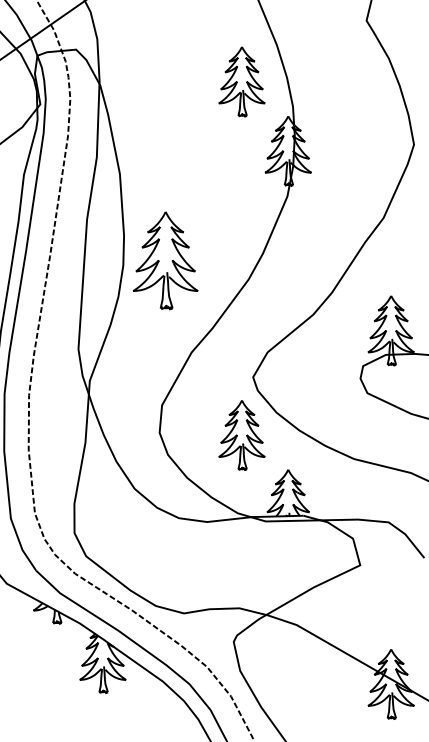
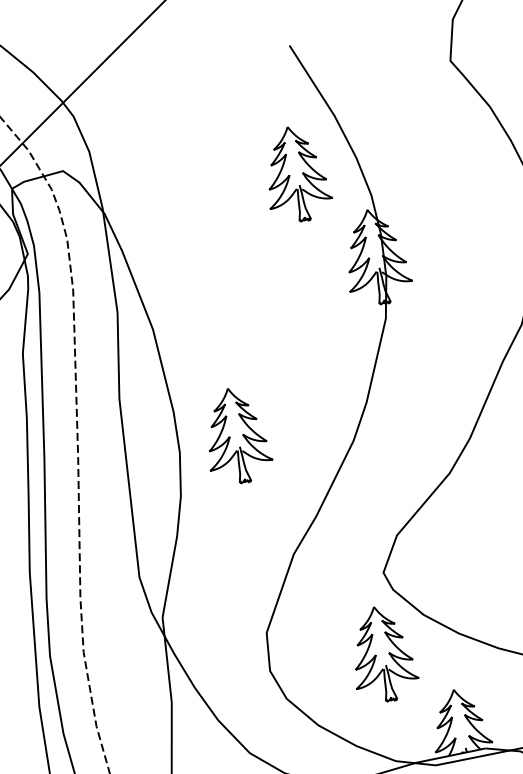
part: (165, 260) -> (235, 435), size x0.71

